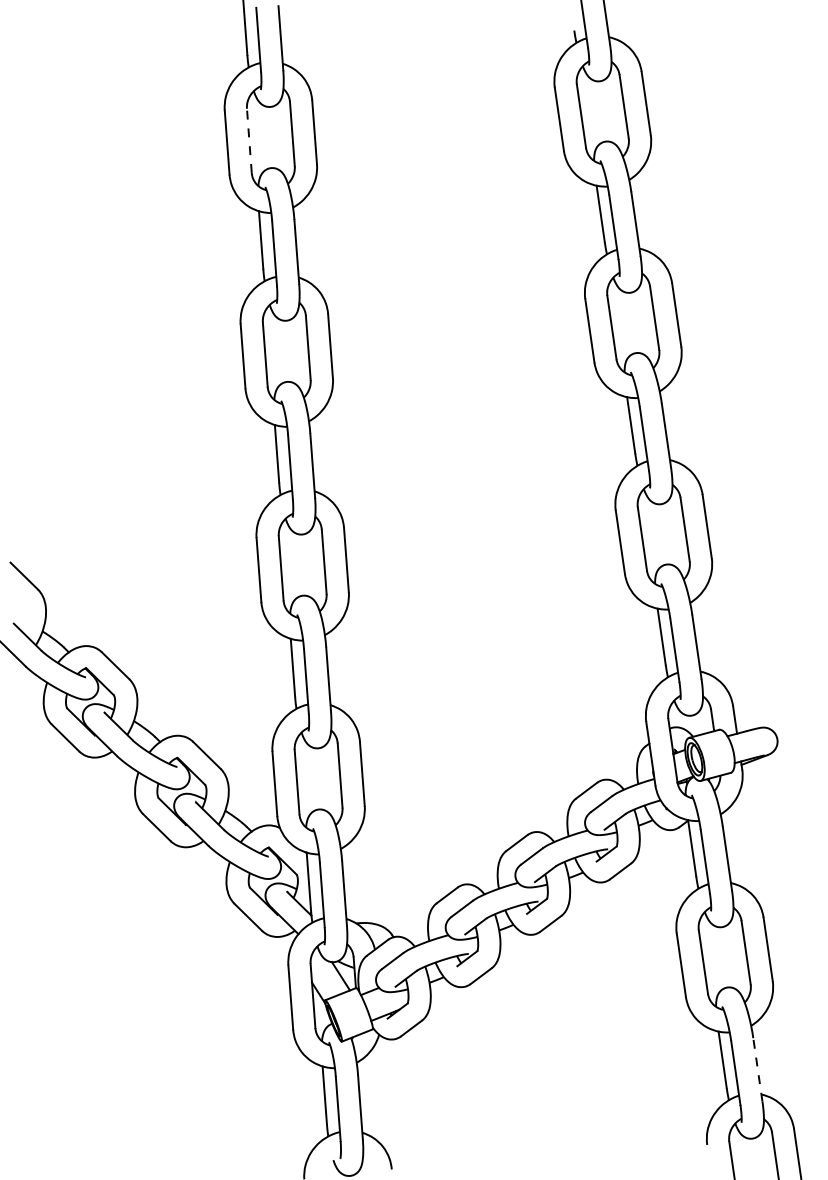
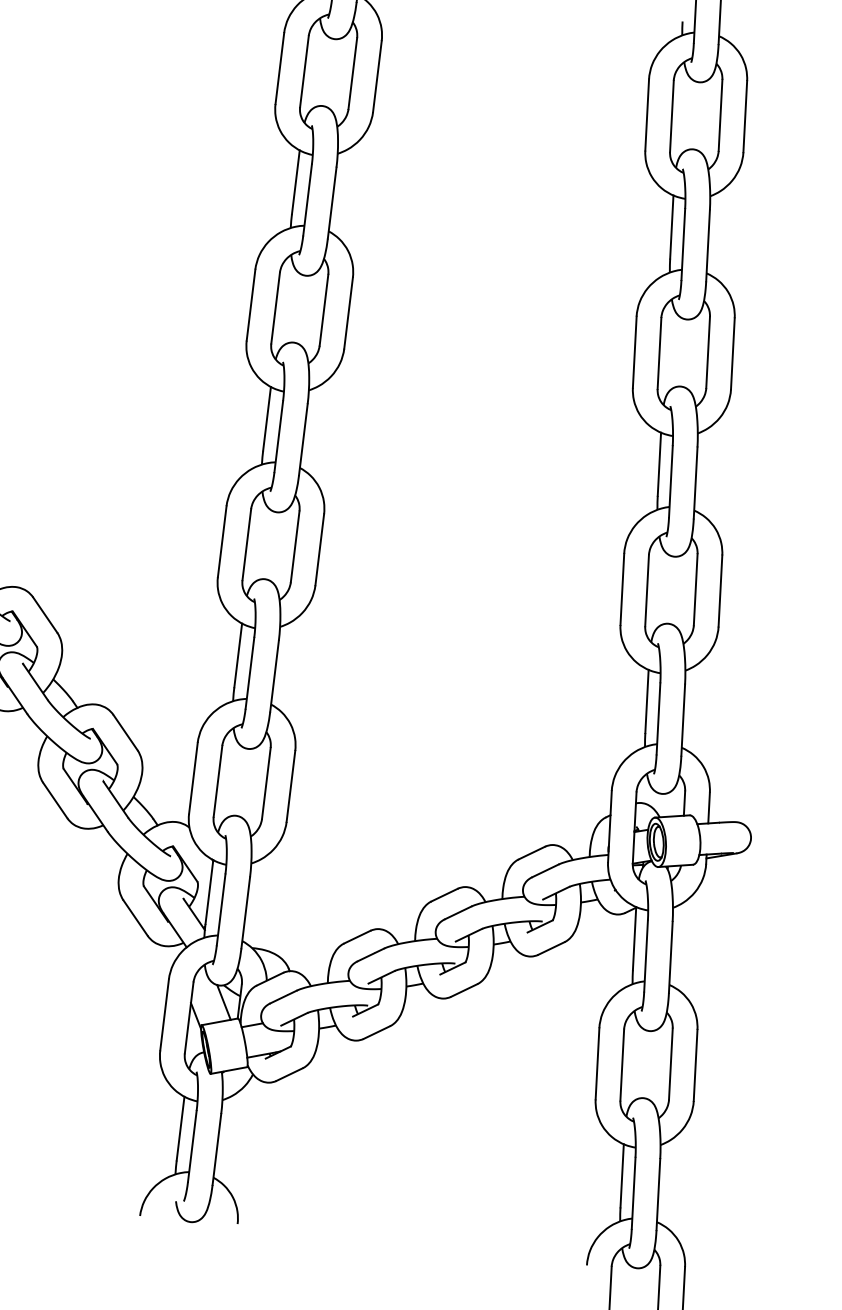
line: (249, 140) -> (304, 71), dashed -> solid
line: (757, 1069) -> (658, 1194), dashed -> solid

